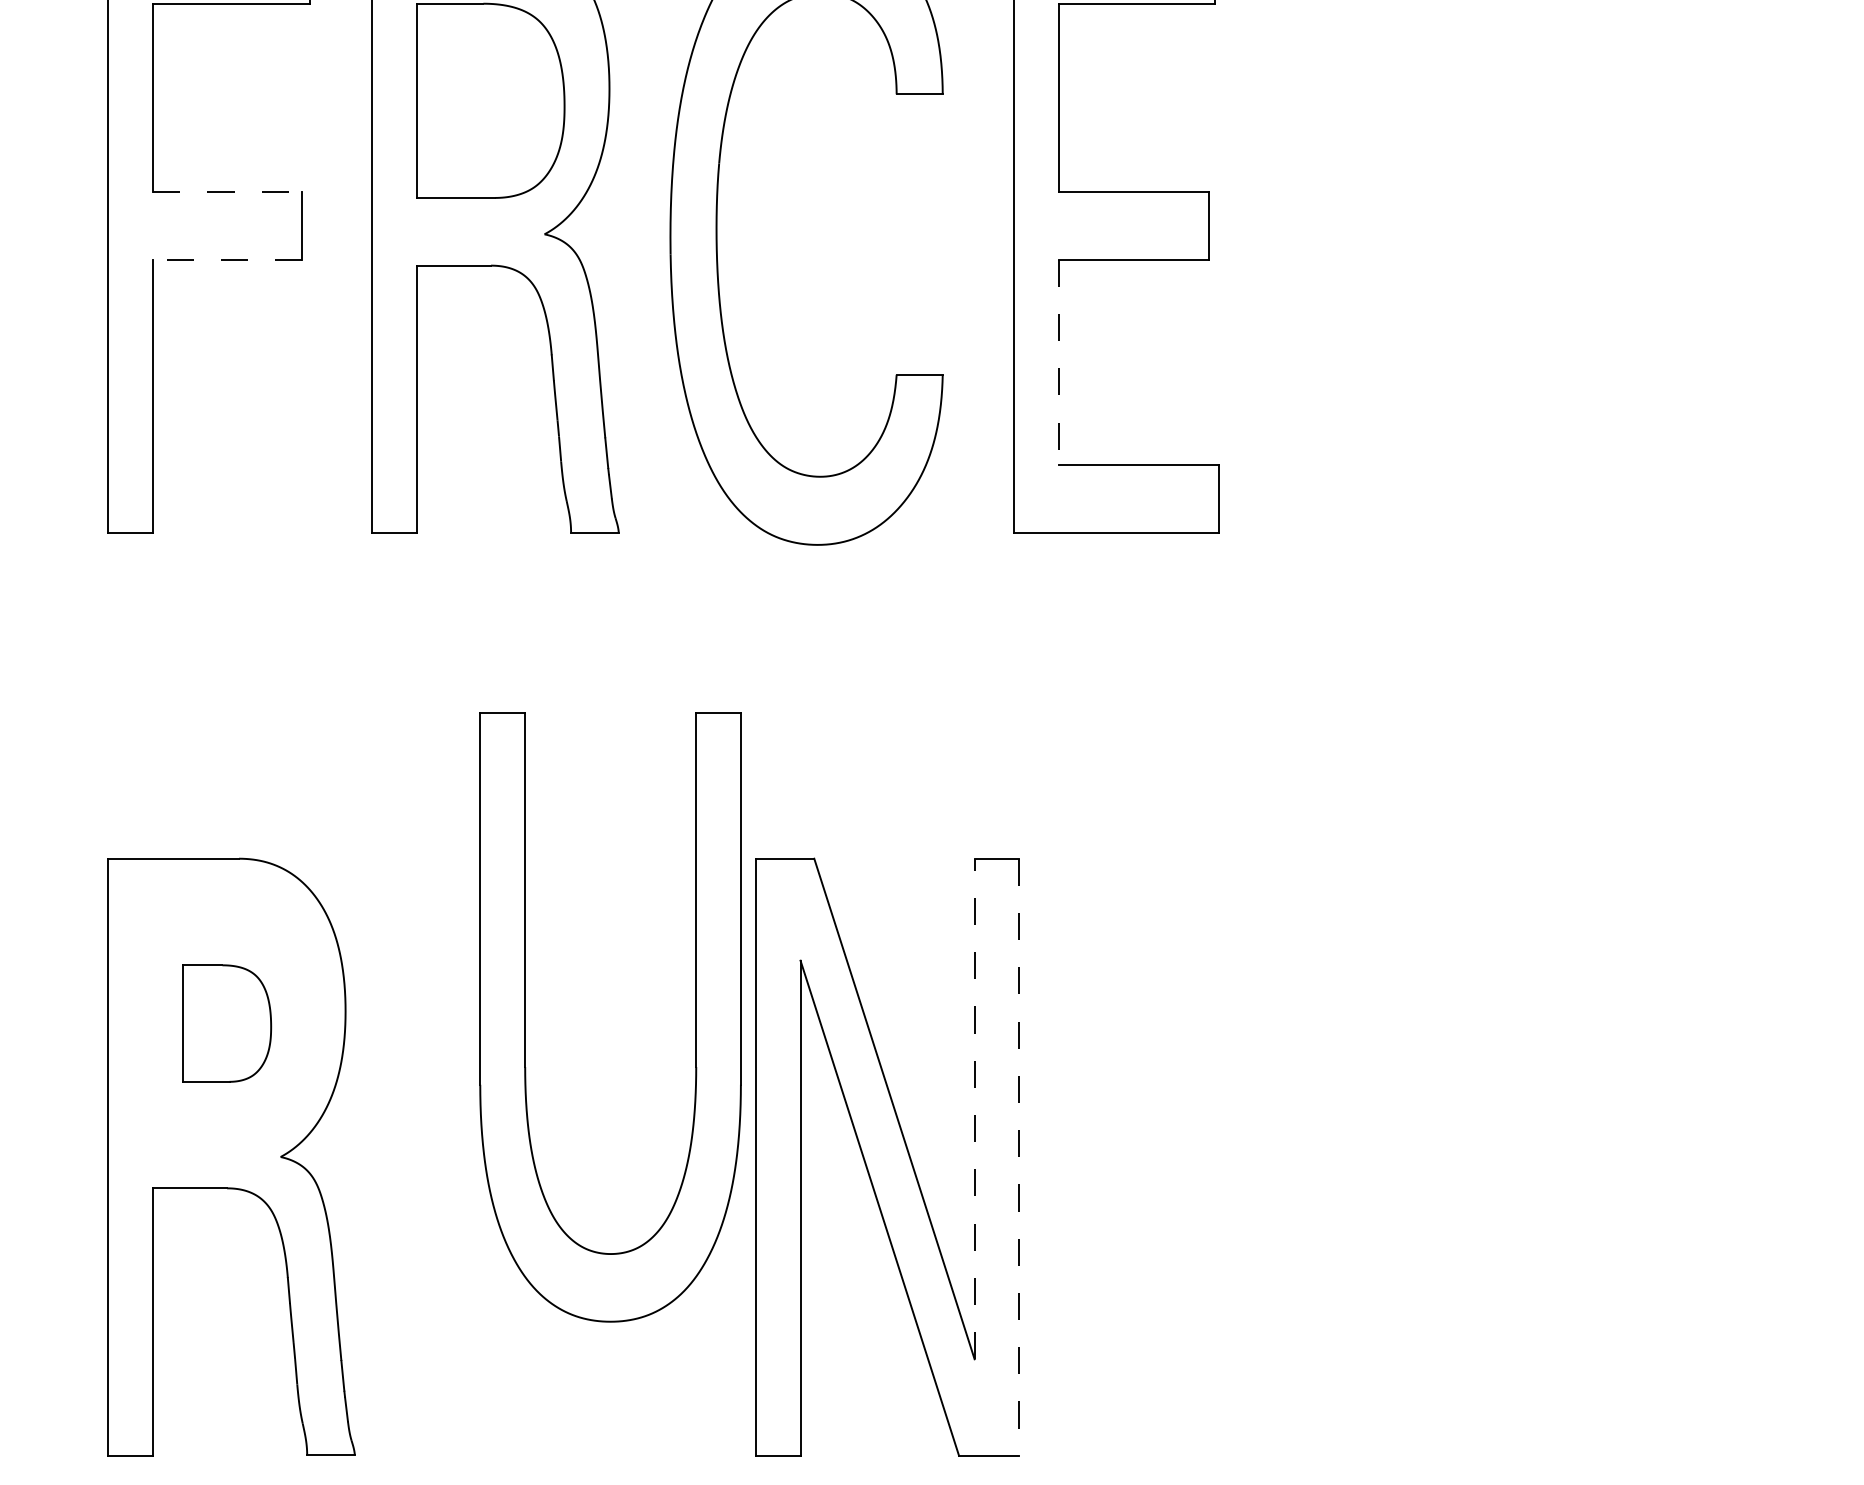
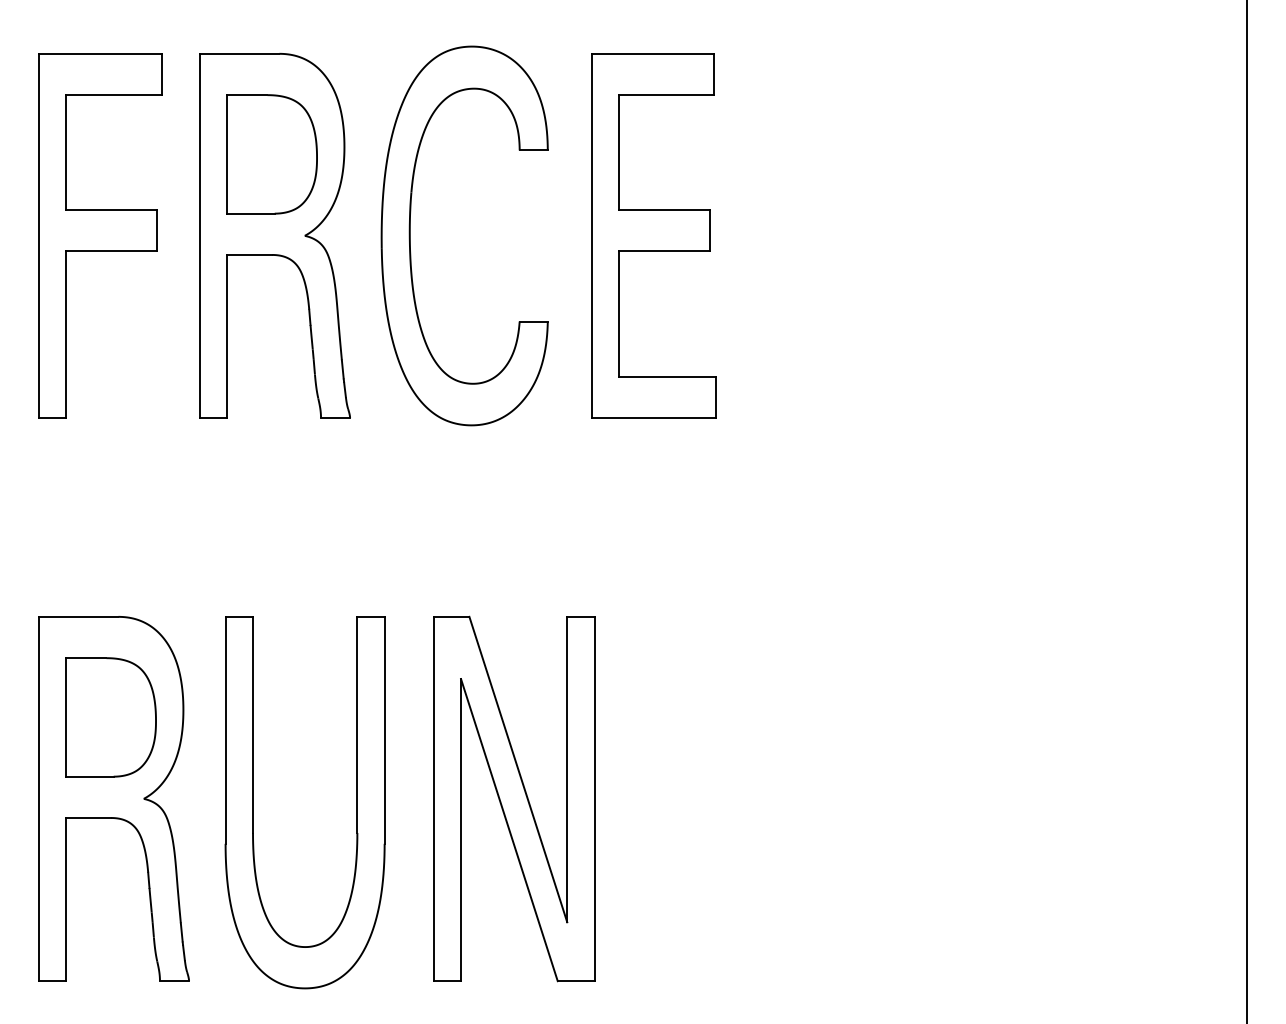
line: (227, 192) -> (111, 210), dashed -> solid
line: (227, 259) -> (111, 251), dashed -> solid
line: (1058, 363) -> (618, 314), dashed -> solid
part: (525, 1017) -> (253, 802), moved
part: (226, 1023) -> (110, 717), size x1.67
line: (975, 1108) -> (567, 769), dashed -> solid
line: (1019, 1158) -> (594, 799), dashed -> solid

